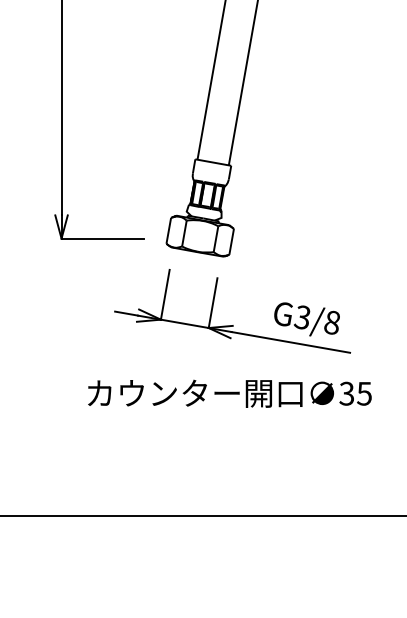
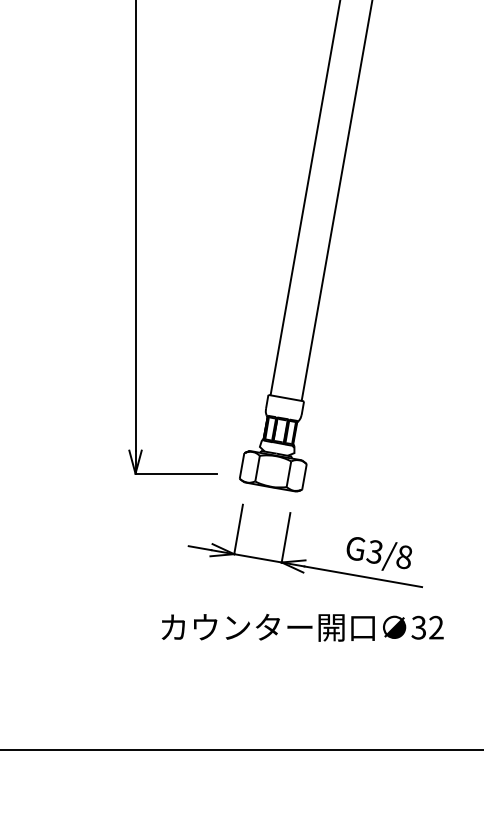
text: (363, 393) -> (435, 627), 35 -> 32

